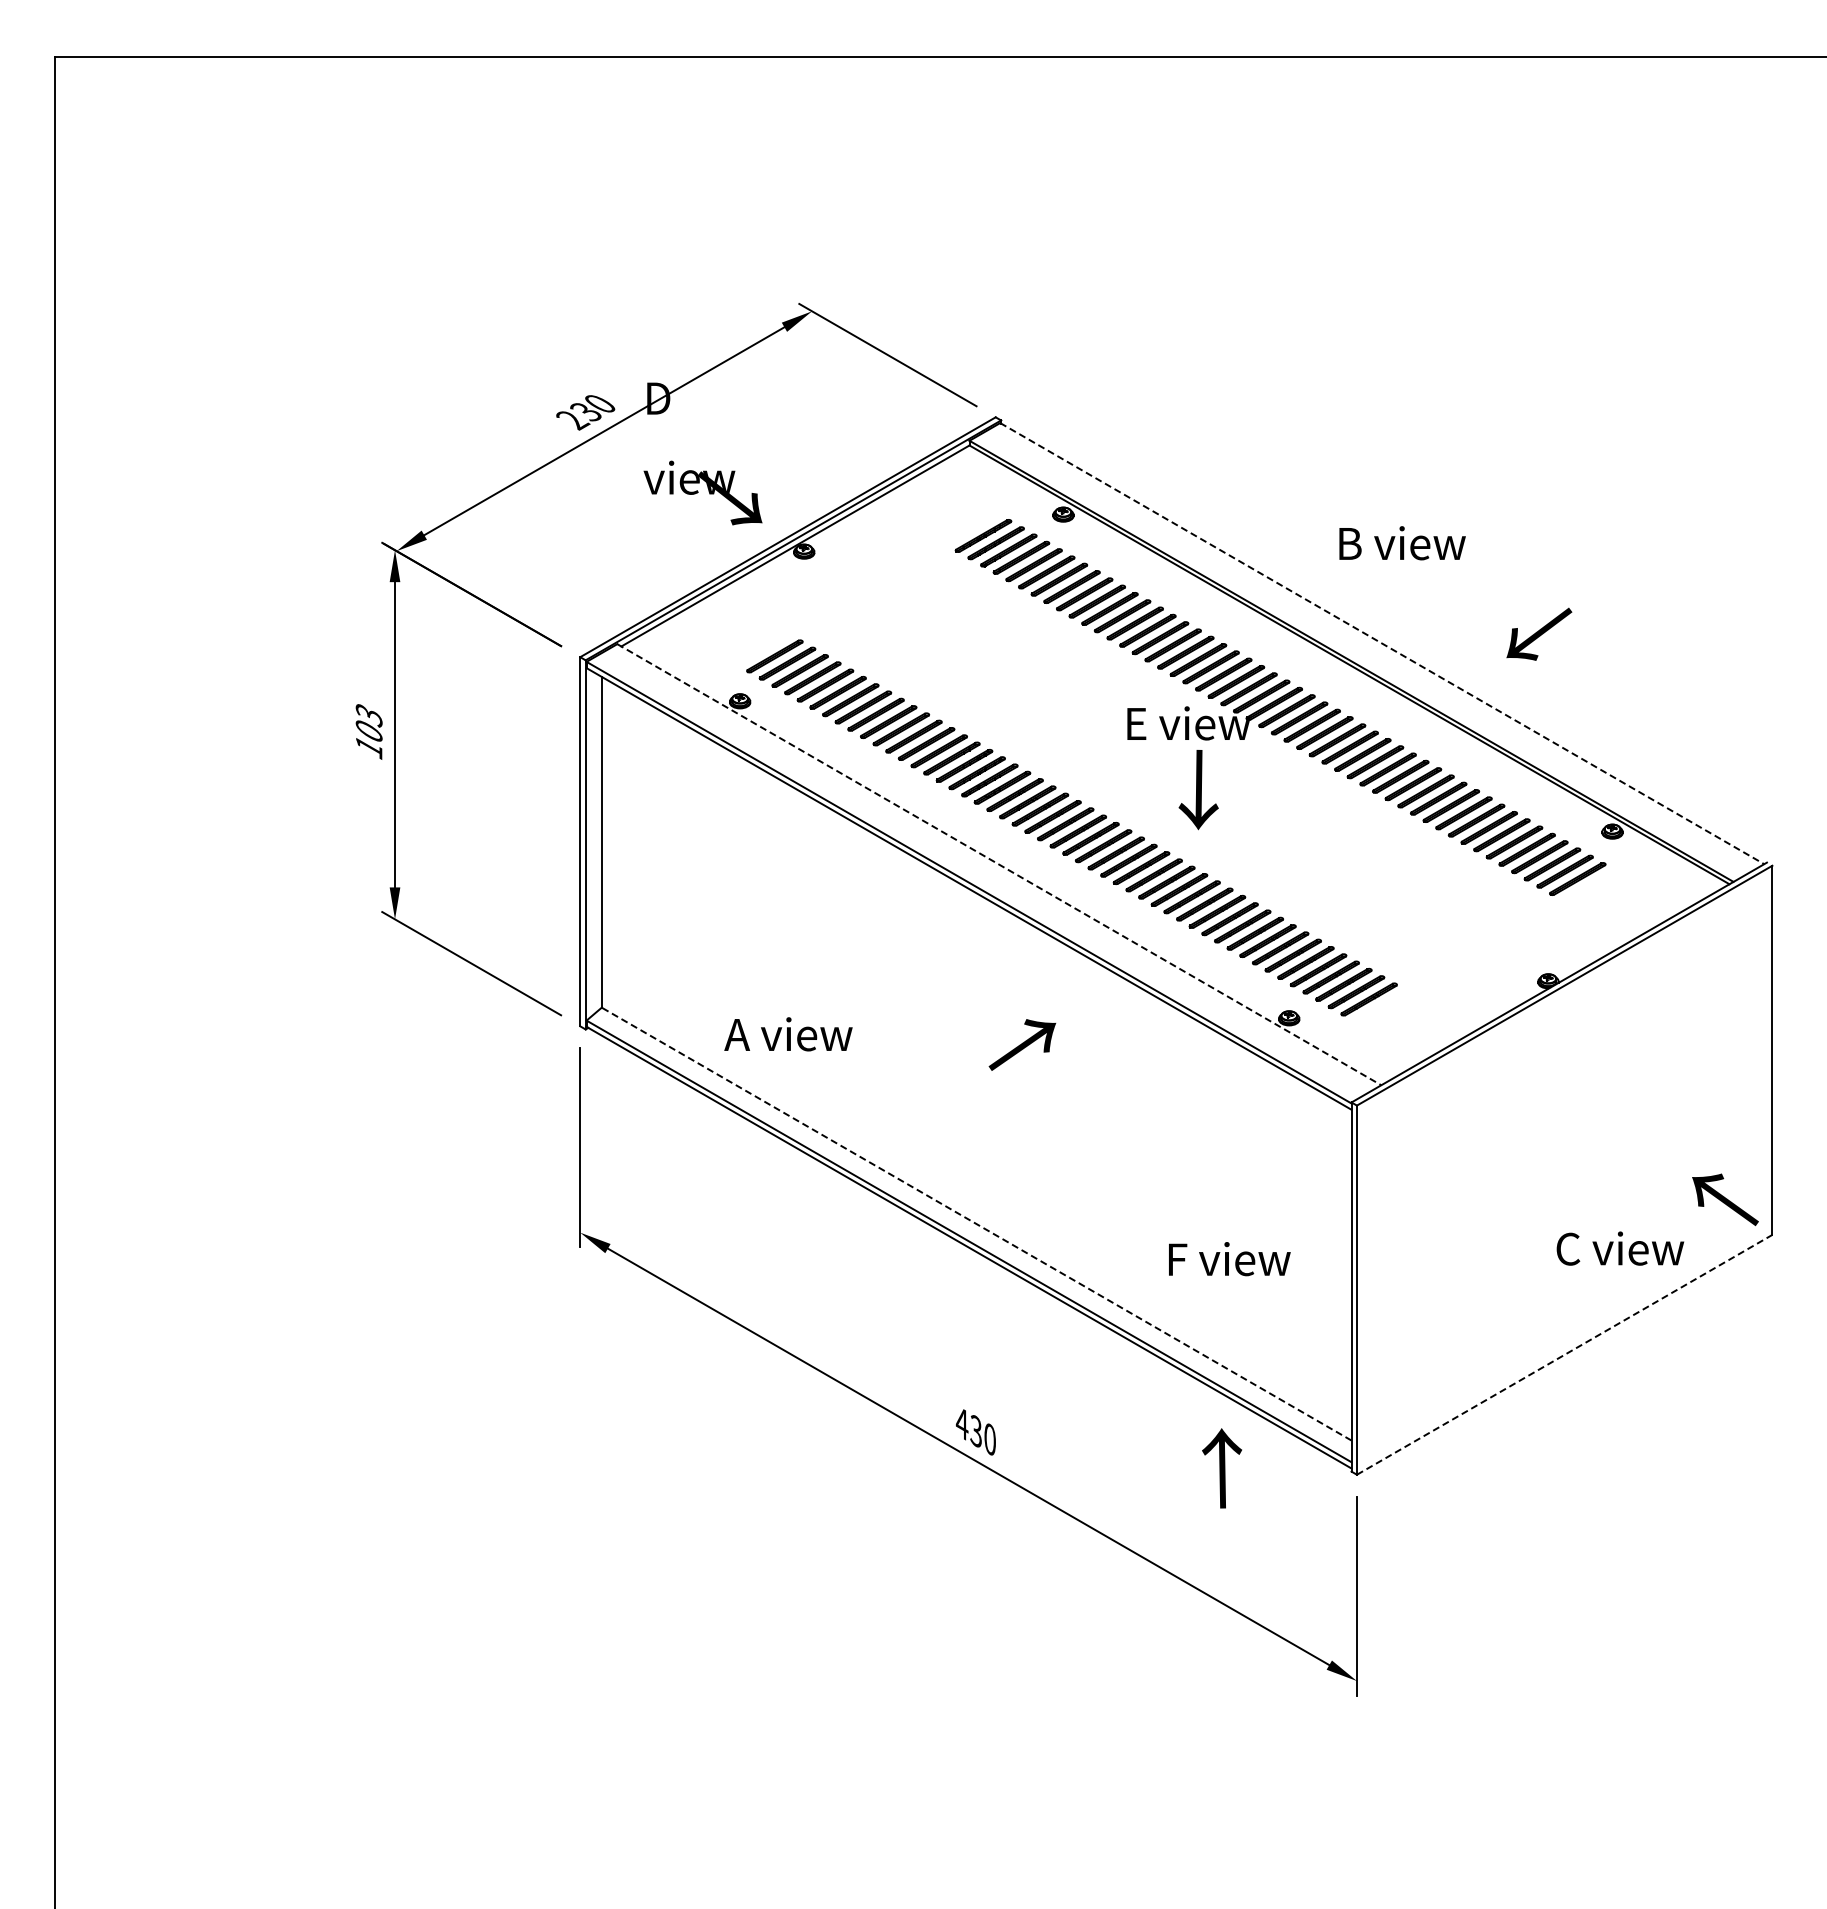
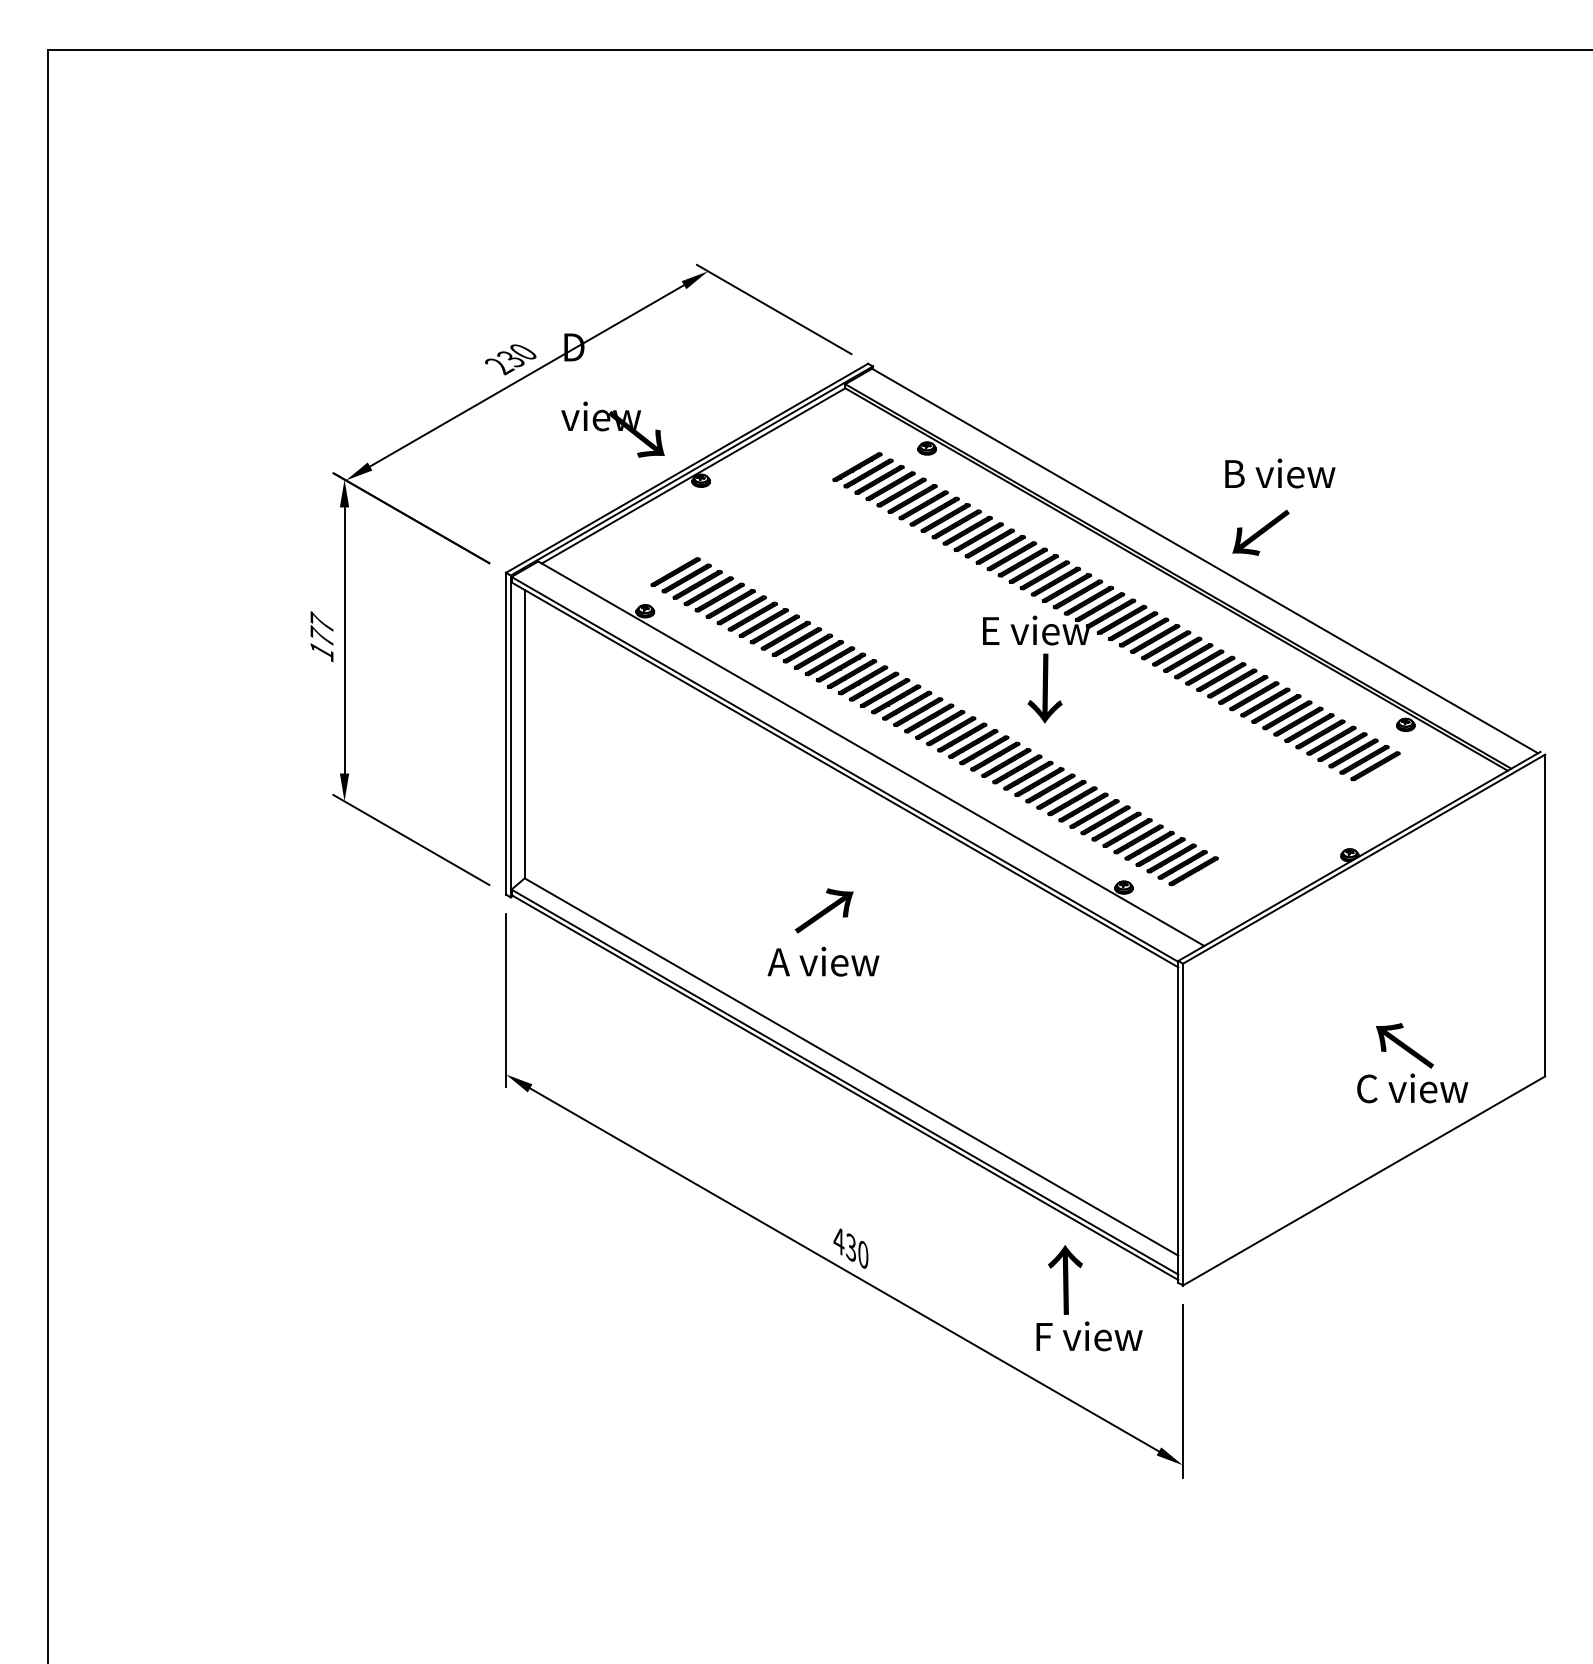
text: (1402, 543) -> (1280, 473), moved
text: (1539, 633) -> (1261, 532), moved
line: (1382, 643) -> (1205, 560), dashed -> solid
text: (368, 721) -> (321, 628), 103 -> 177
line: (999, 864) -> (871, 753), dashed -> solid
text: (788, 1034) -> (823, 961), moved
text: (1022, 1044) -> (824, 910), moved
text: (1725, 1199) -> (1404, 1045), moved
line: (976, 1224) -> (851, 1067), dashed -> solid
text: (1229, 1259) -> (1089, 1336), moved
line: (1564, 1354) -> (1363, 1180), dashed -> solid

